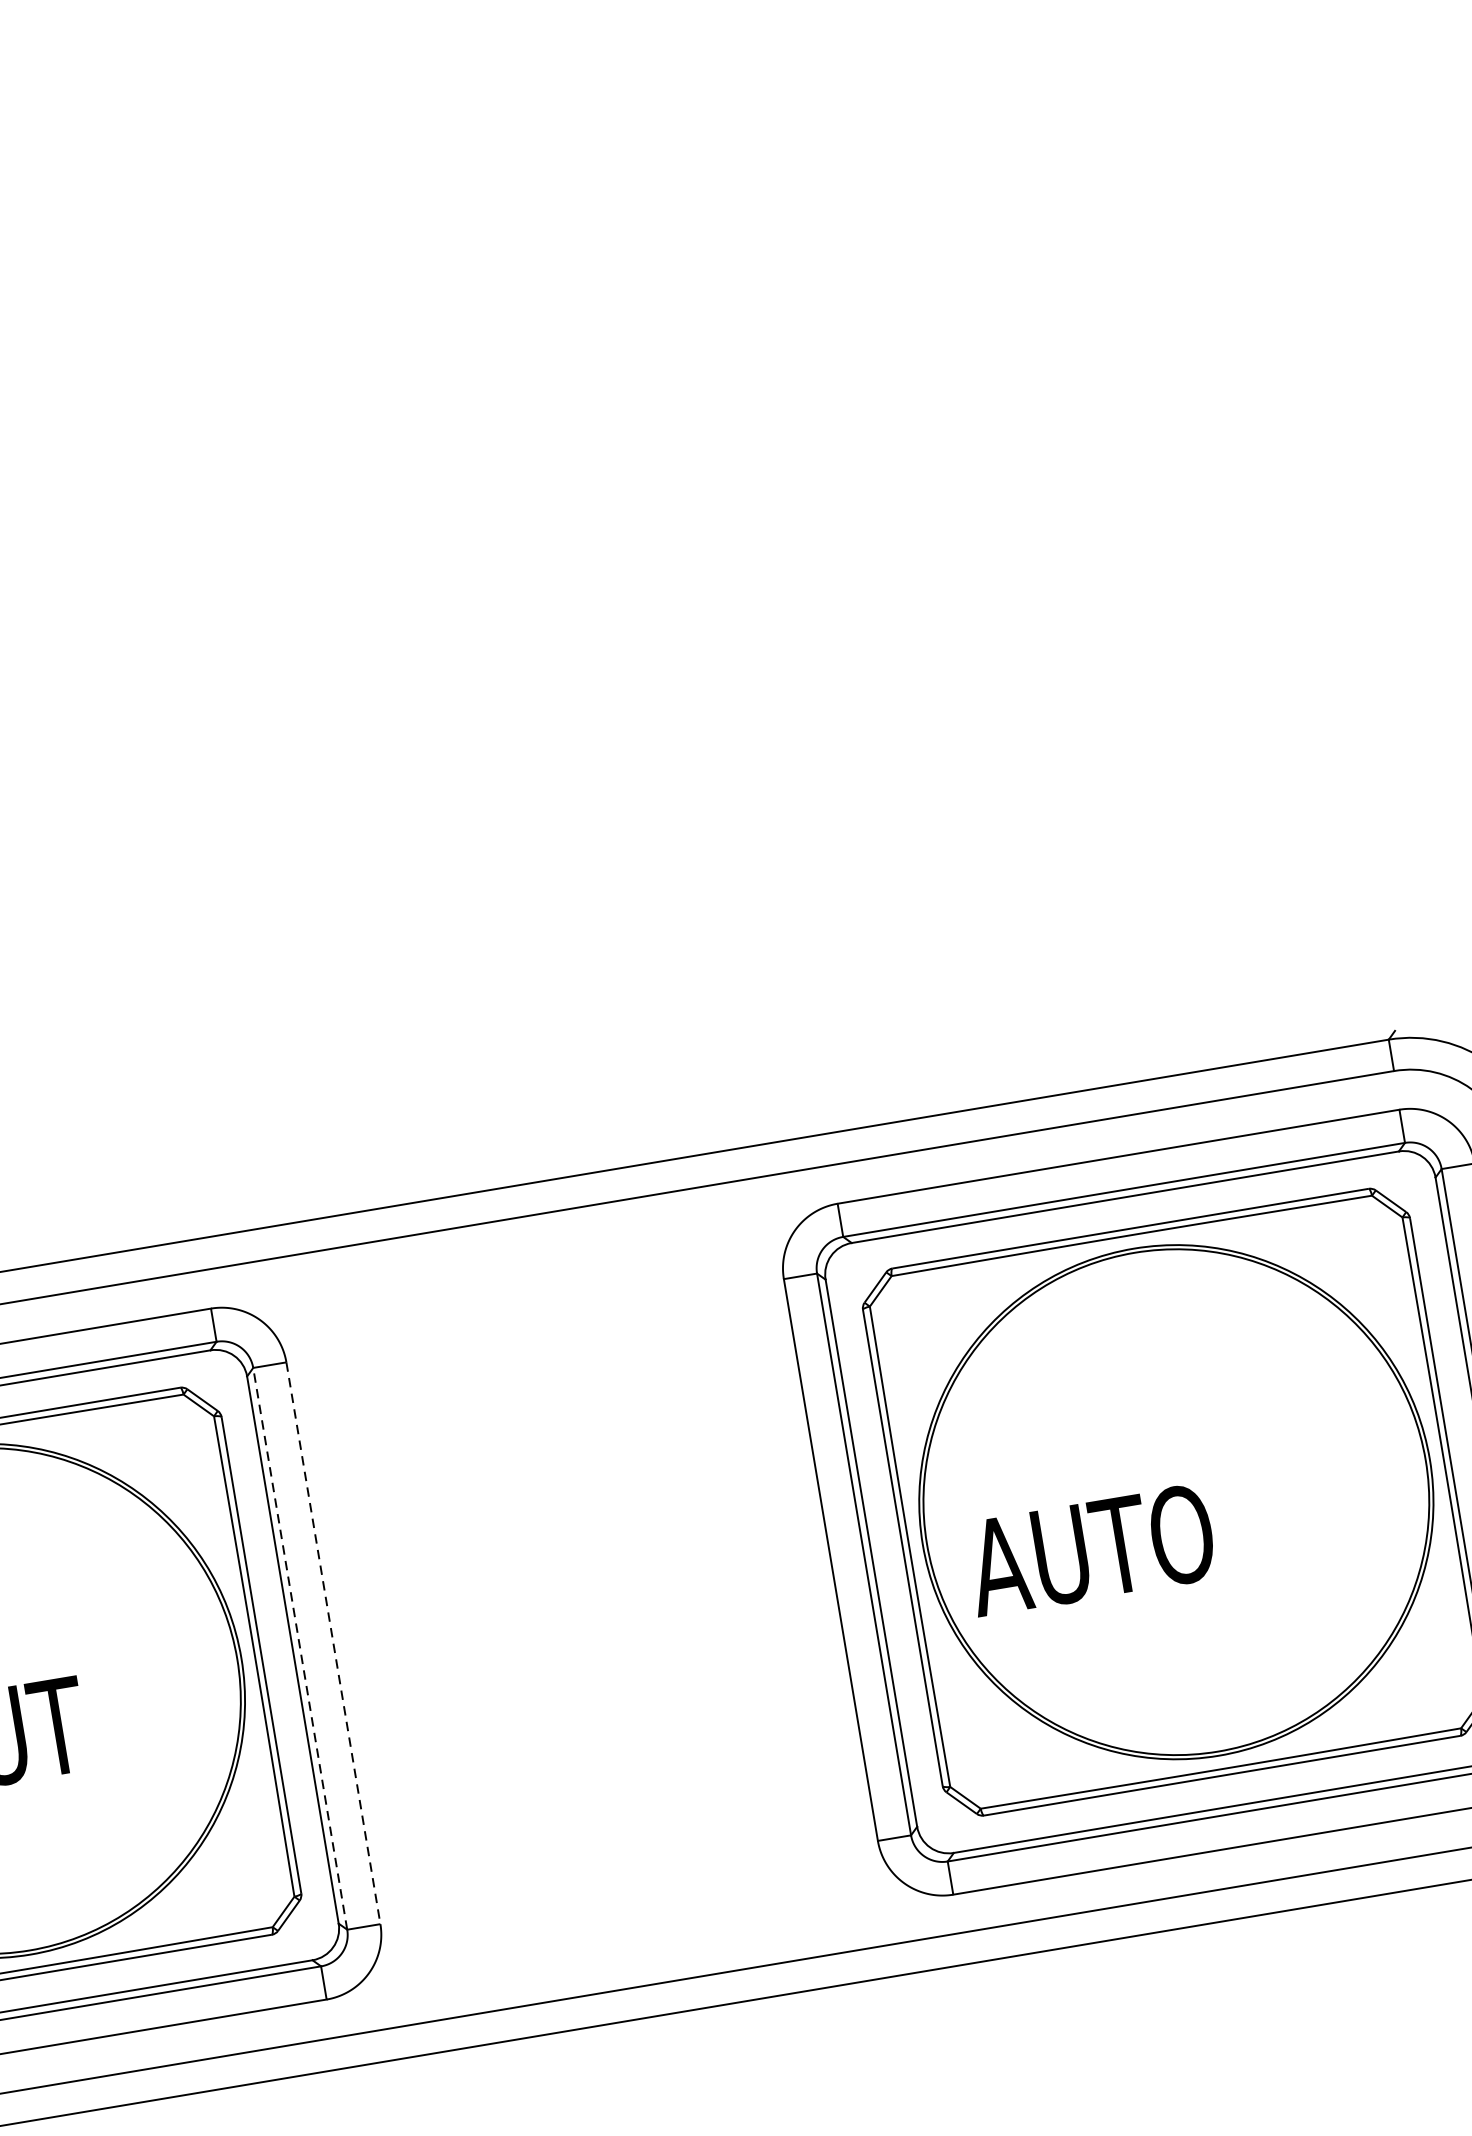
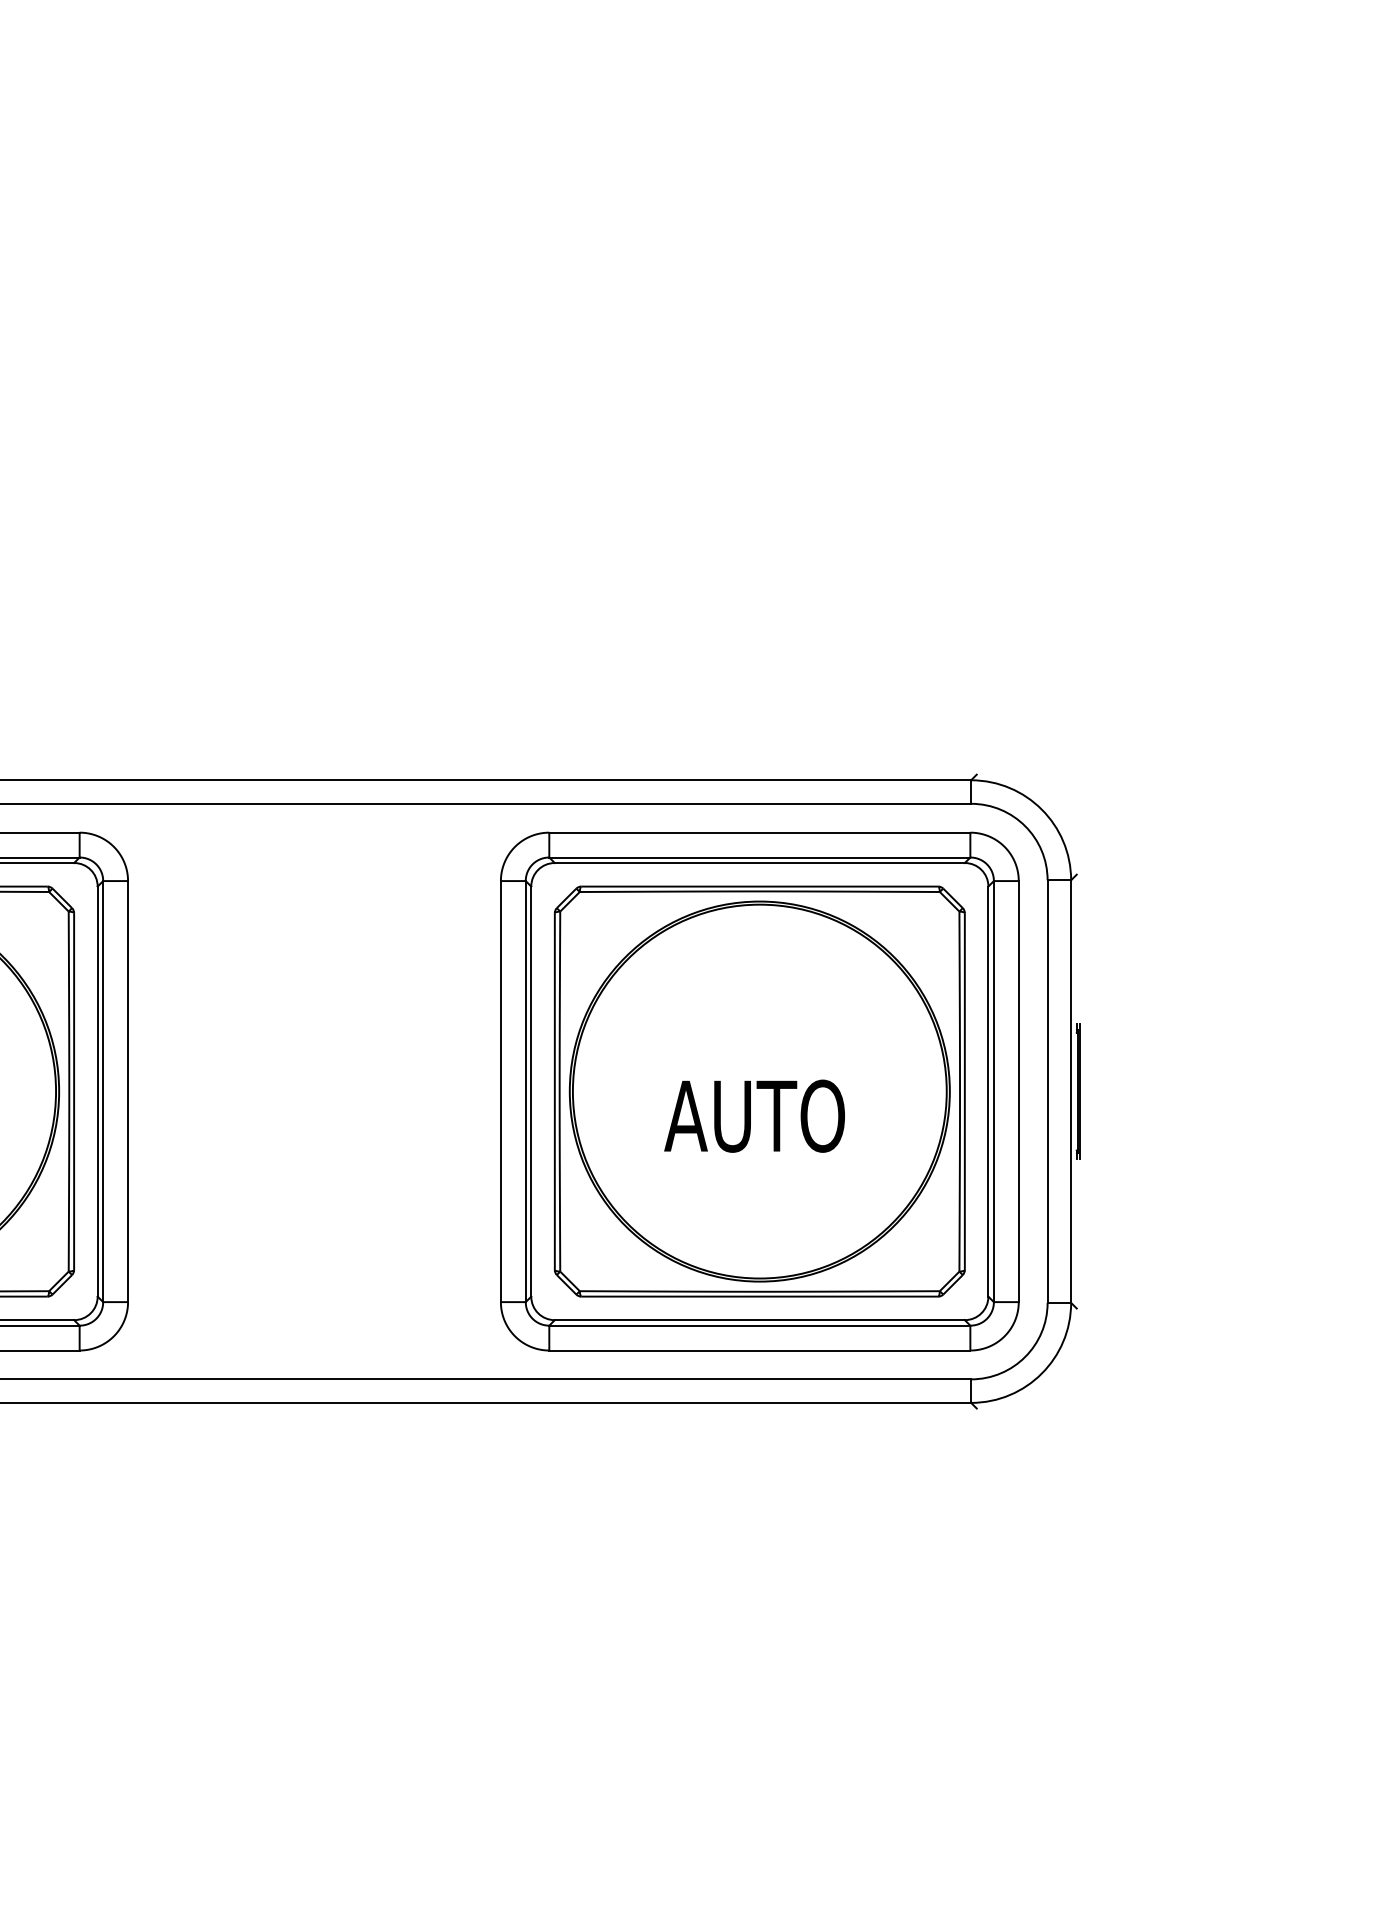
text: (1090, 1549) -> (754, 1115), moved
line: (333, 1643) -> (128, 1091), dashed -> solid
line: (300, 1648) -> (103, 1091), dashed -> solid

